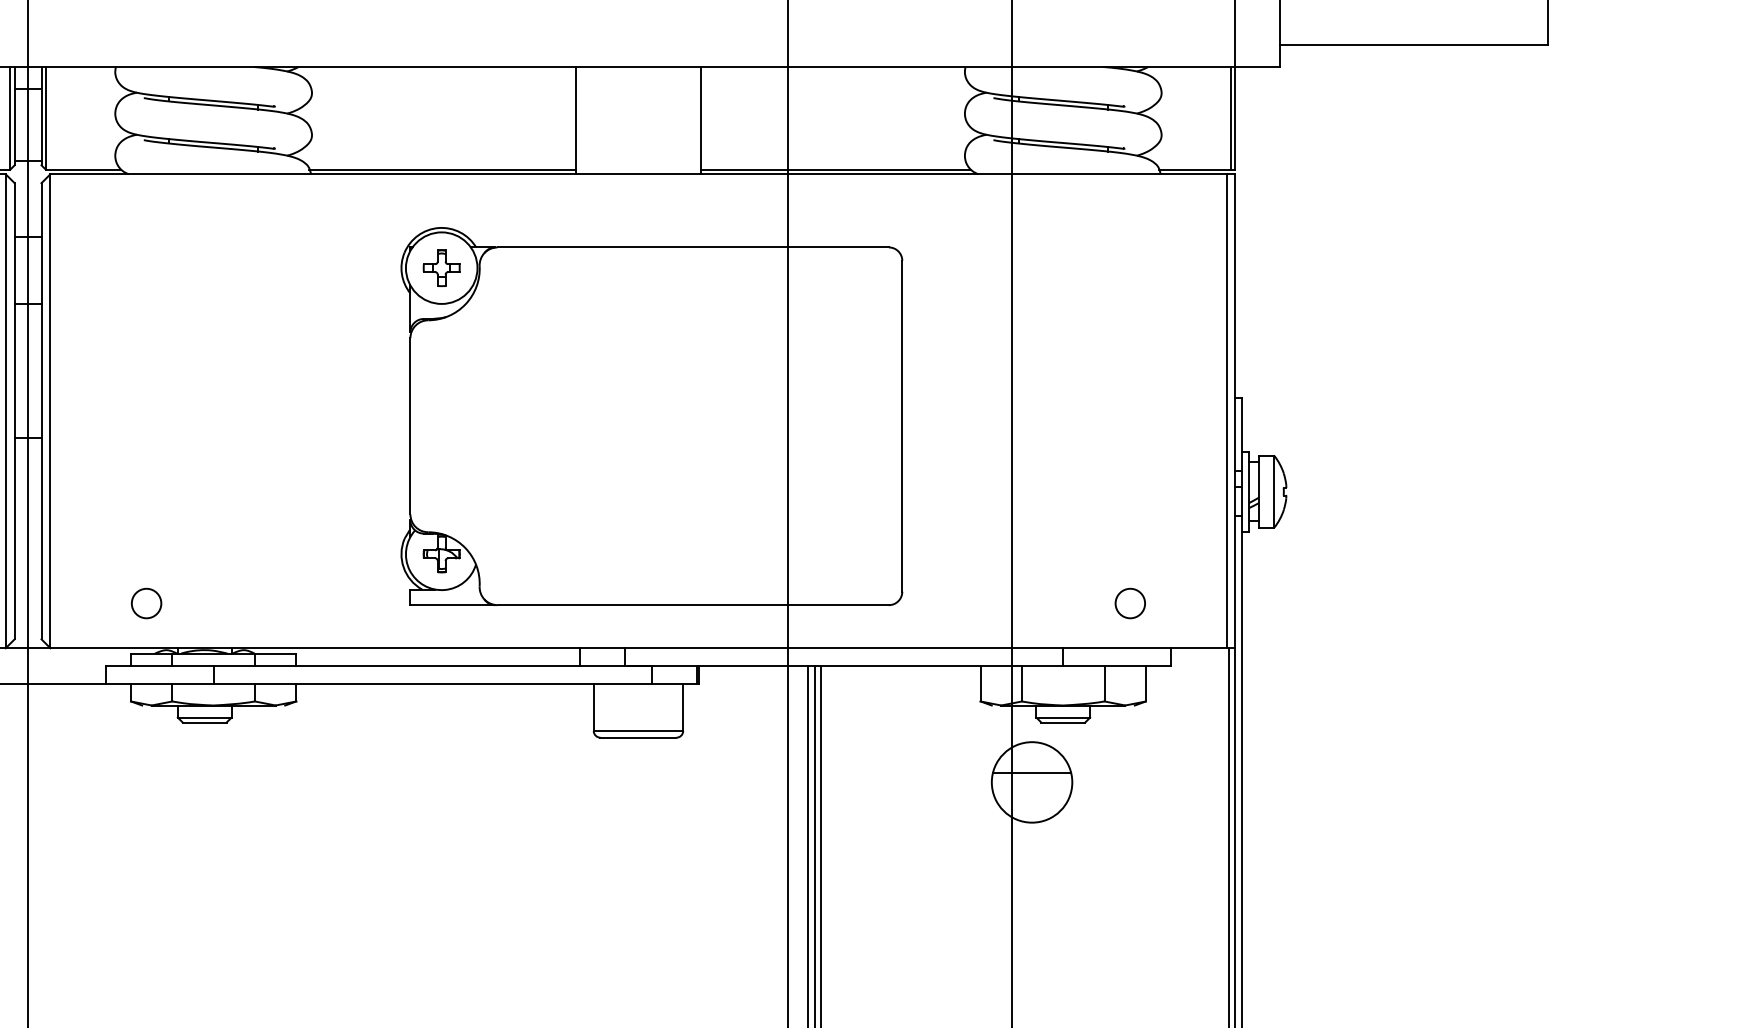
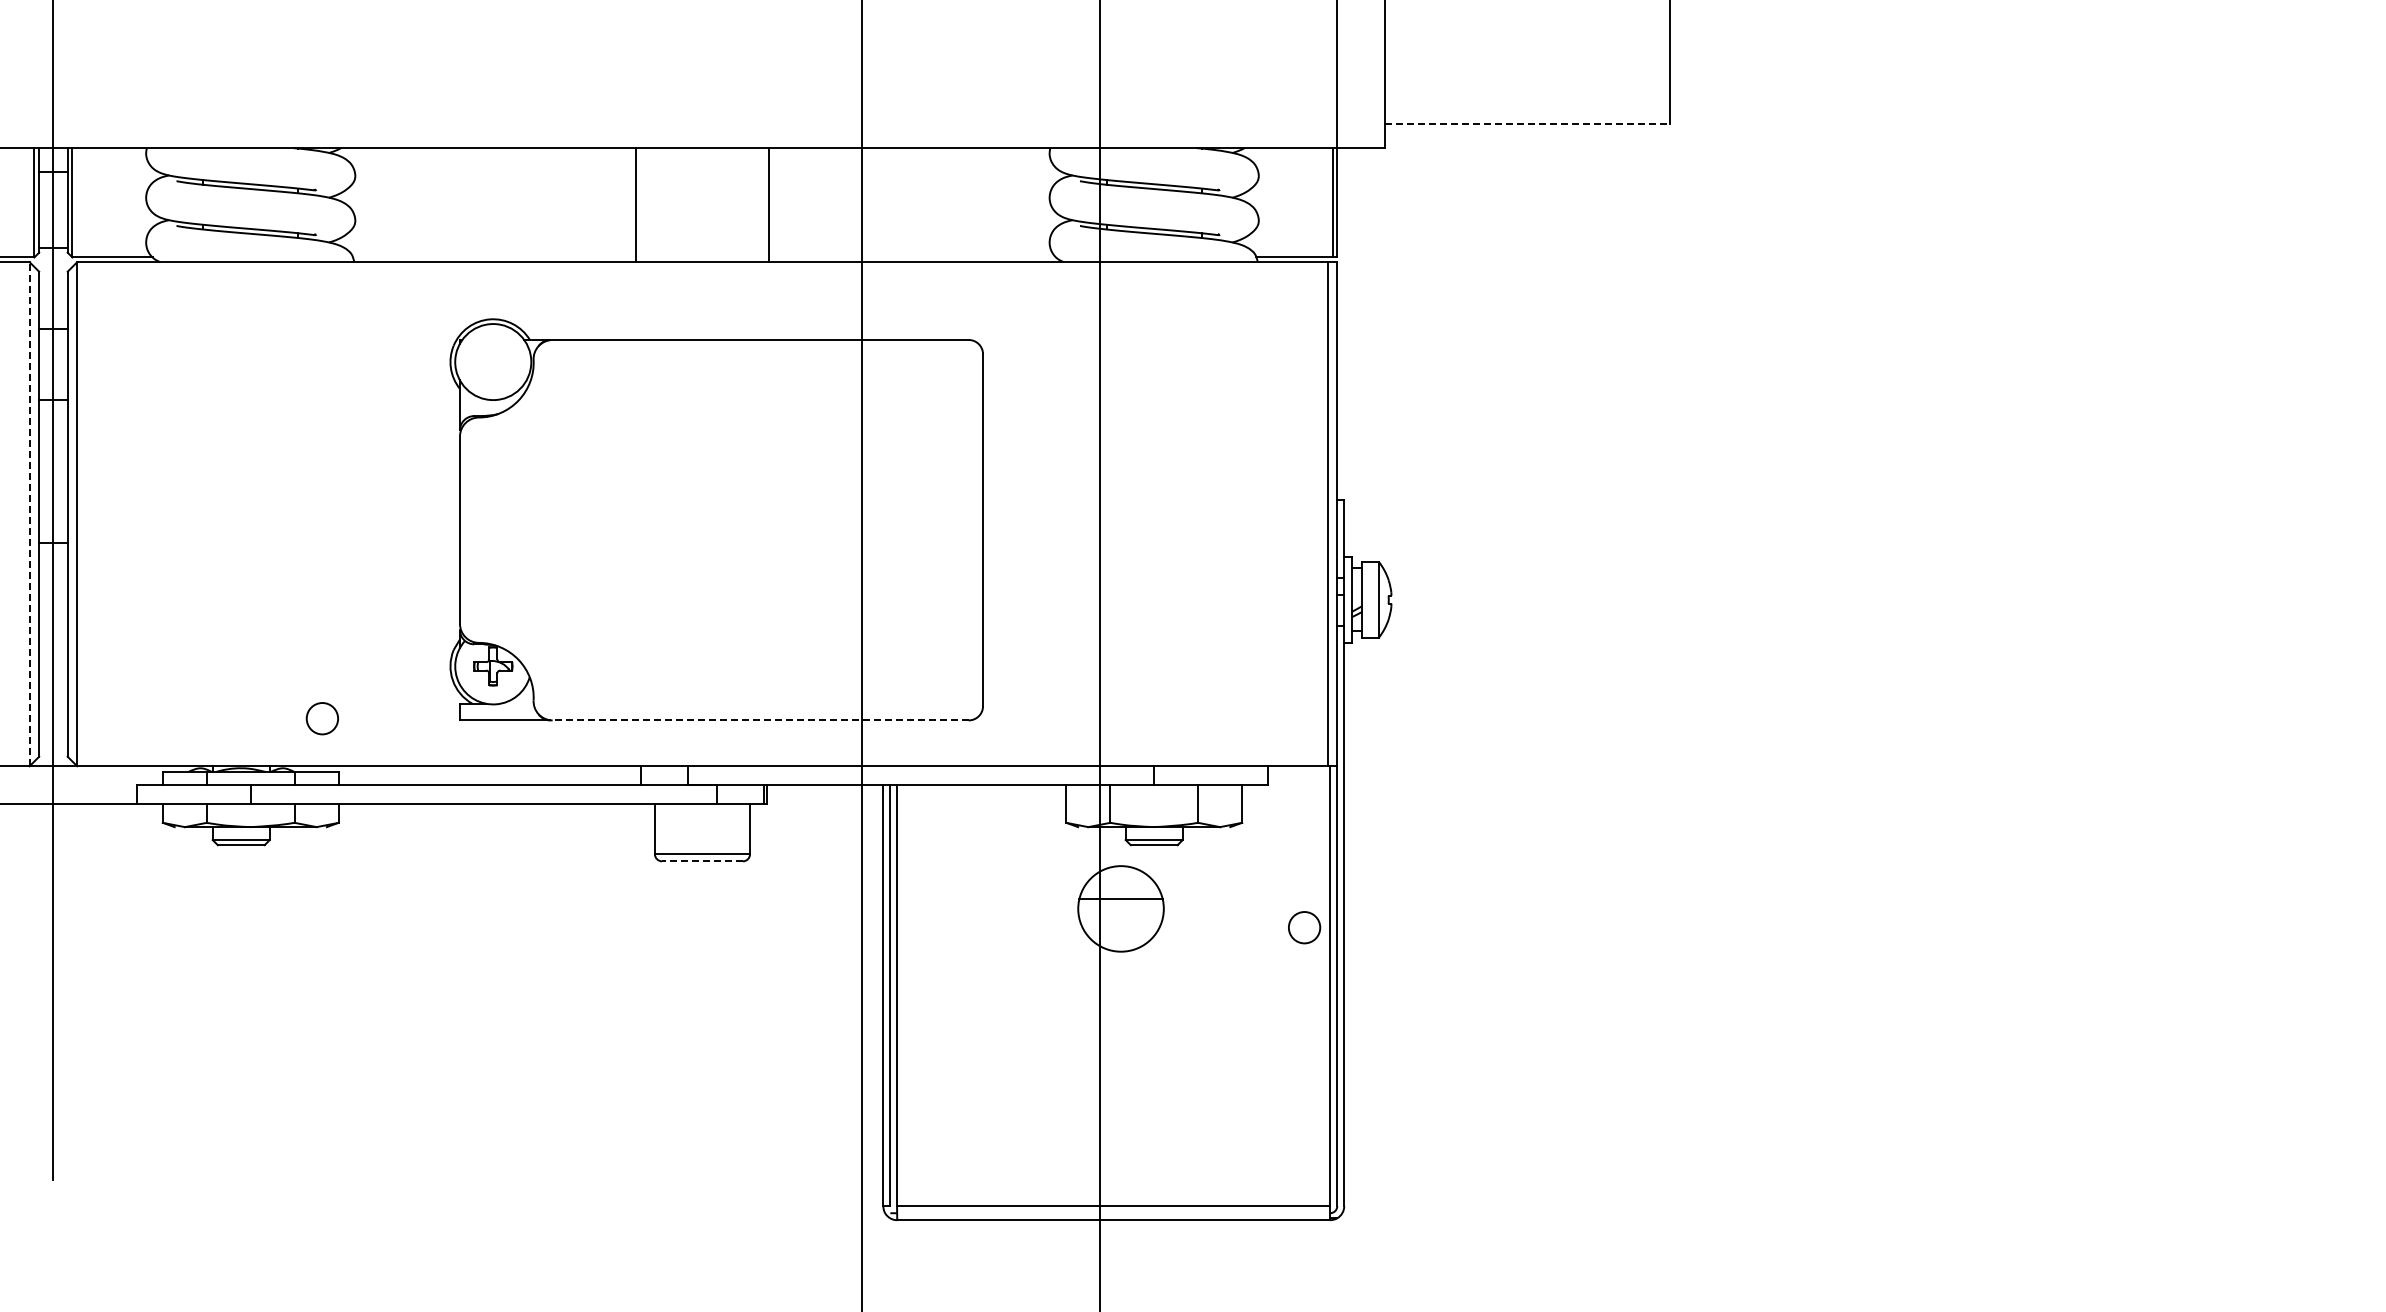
line: (1414, 44) -> (1527, 124), solid -> dashed
line: (441, 169) -> (493, 257), removed
line: (835, 169) -> (912, 257), removed
part: (441, 268) -> (493, 362), removed
line: (5, 410) -> (29, 513), solid -> dashed
circle: (145, 603) -> (321, 718), moved
circle: (1130, 603) -> (1304, 927), moved
line: (693, 605) -> (760, 720), solid -> dashed
line: (638, 737) -> (702, 861), solid -> dashed

